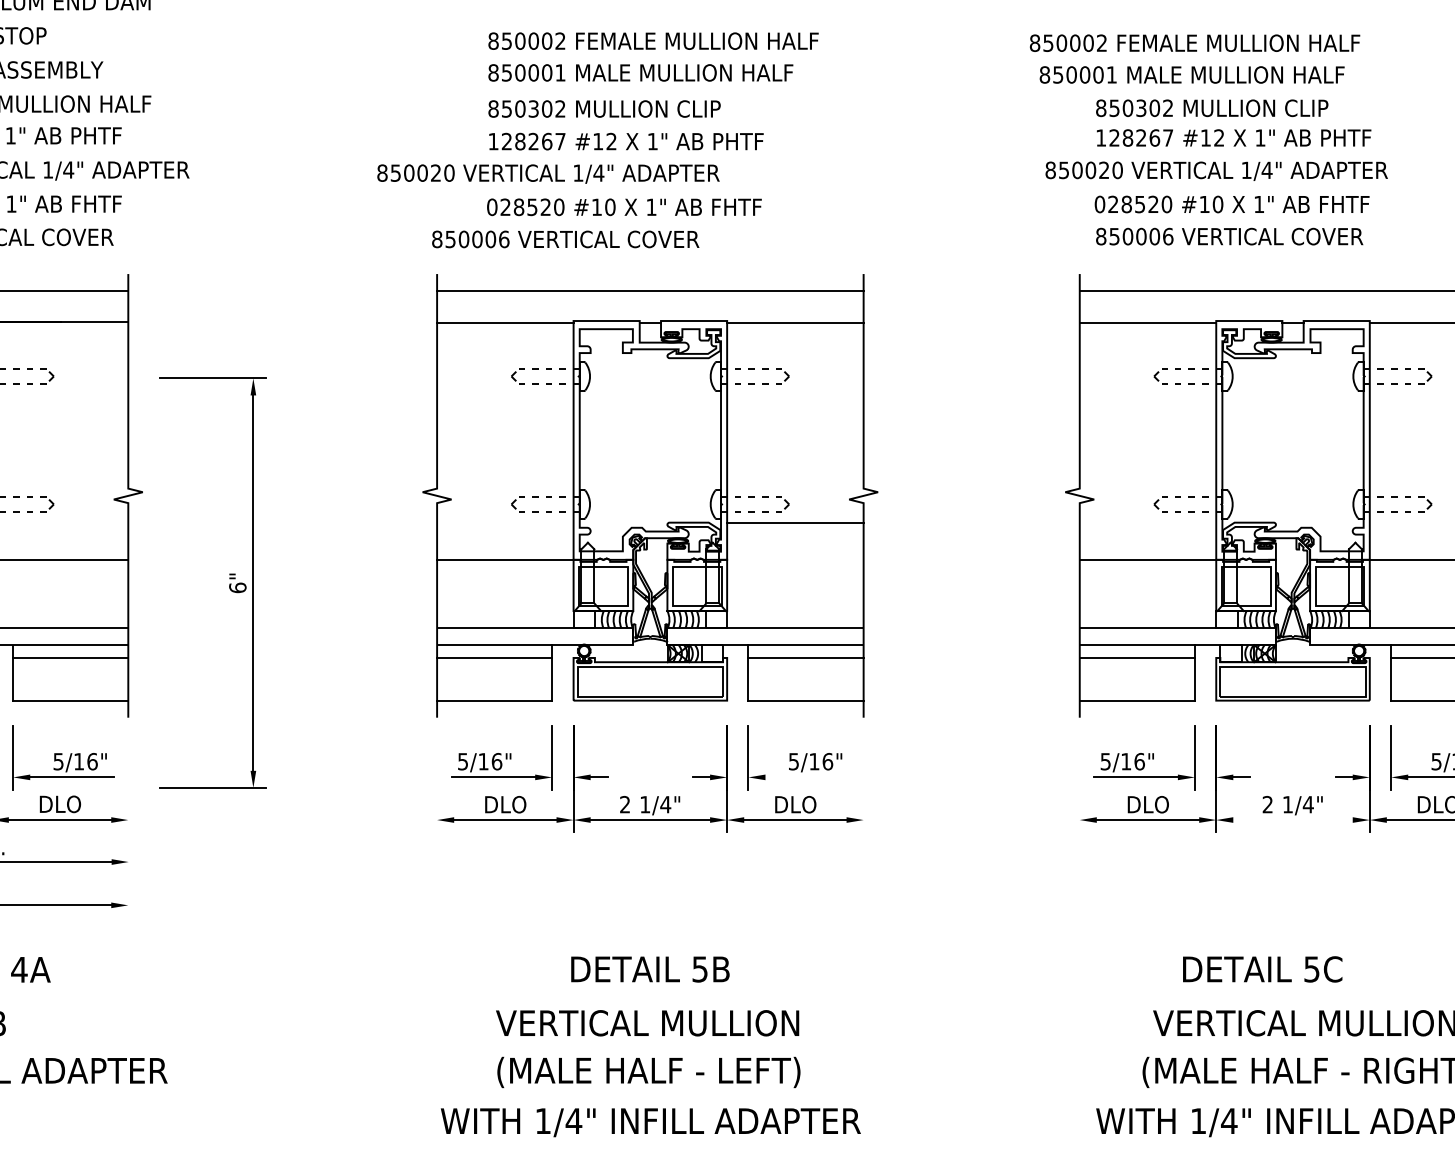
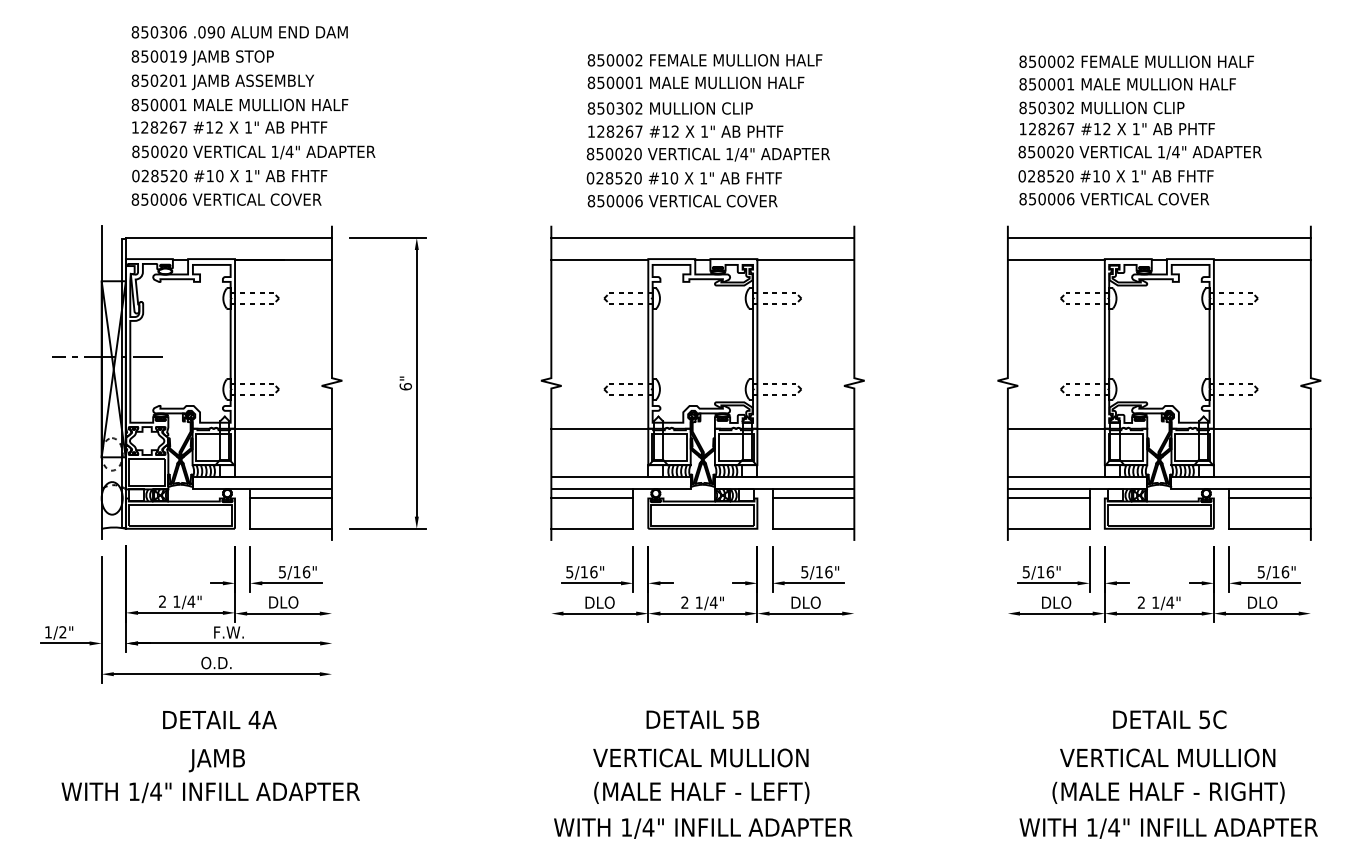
text: (1194, 42) -> (1136, 61), moved
text: (1191, 75) -> (1127, 84), moved
text: (1215, 170) -> (1139, 152), moved
text: (547, 173) -> (707, 154), moved
text: (565, 239) -> (682, 201), moved
line: (794, 522) -> (805, 428), moved
part: (228, 584) -> (399, 384), moved
line: (806, 777) -> (813, 583), added
line: (1291, 819) -> (1158, 613), added
text: (1262, 969) -> (1169, 719), moved

